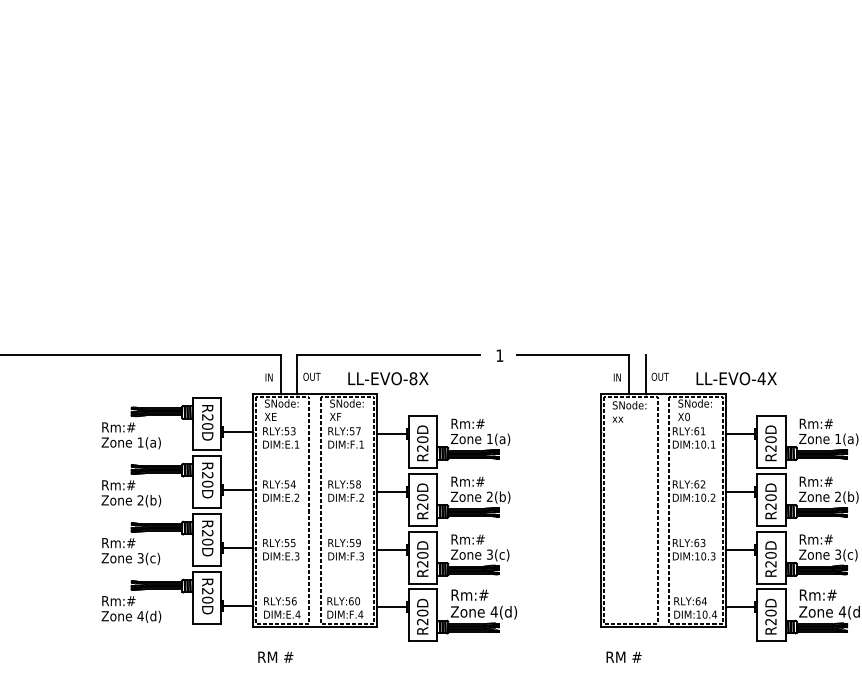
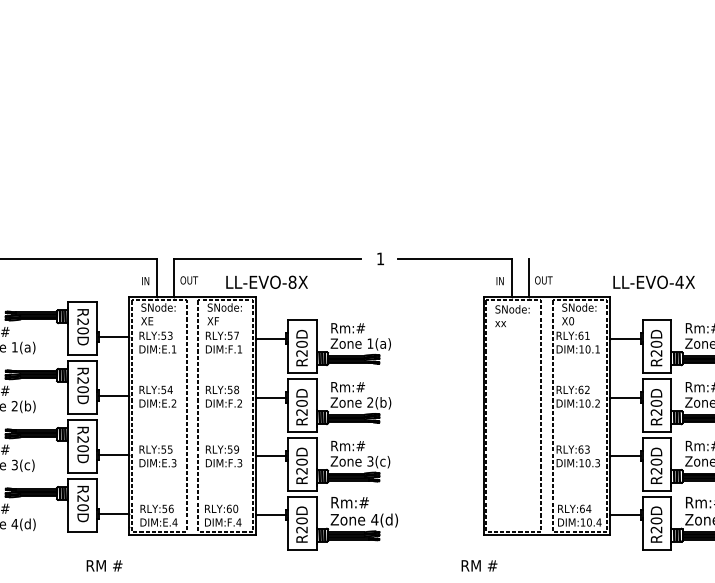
text: (736, 378) -> (654, 282), moved
text: (275, 656) -> (104, 565), moved
text: (623, 656) -> (478, 565), moved

